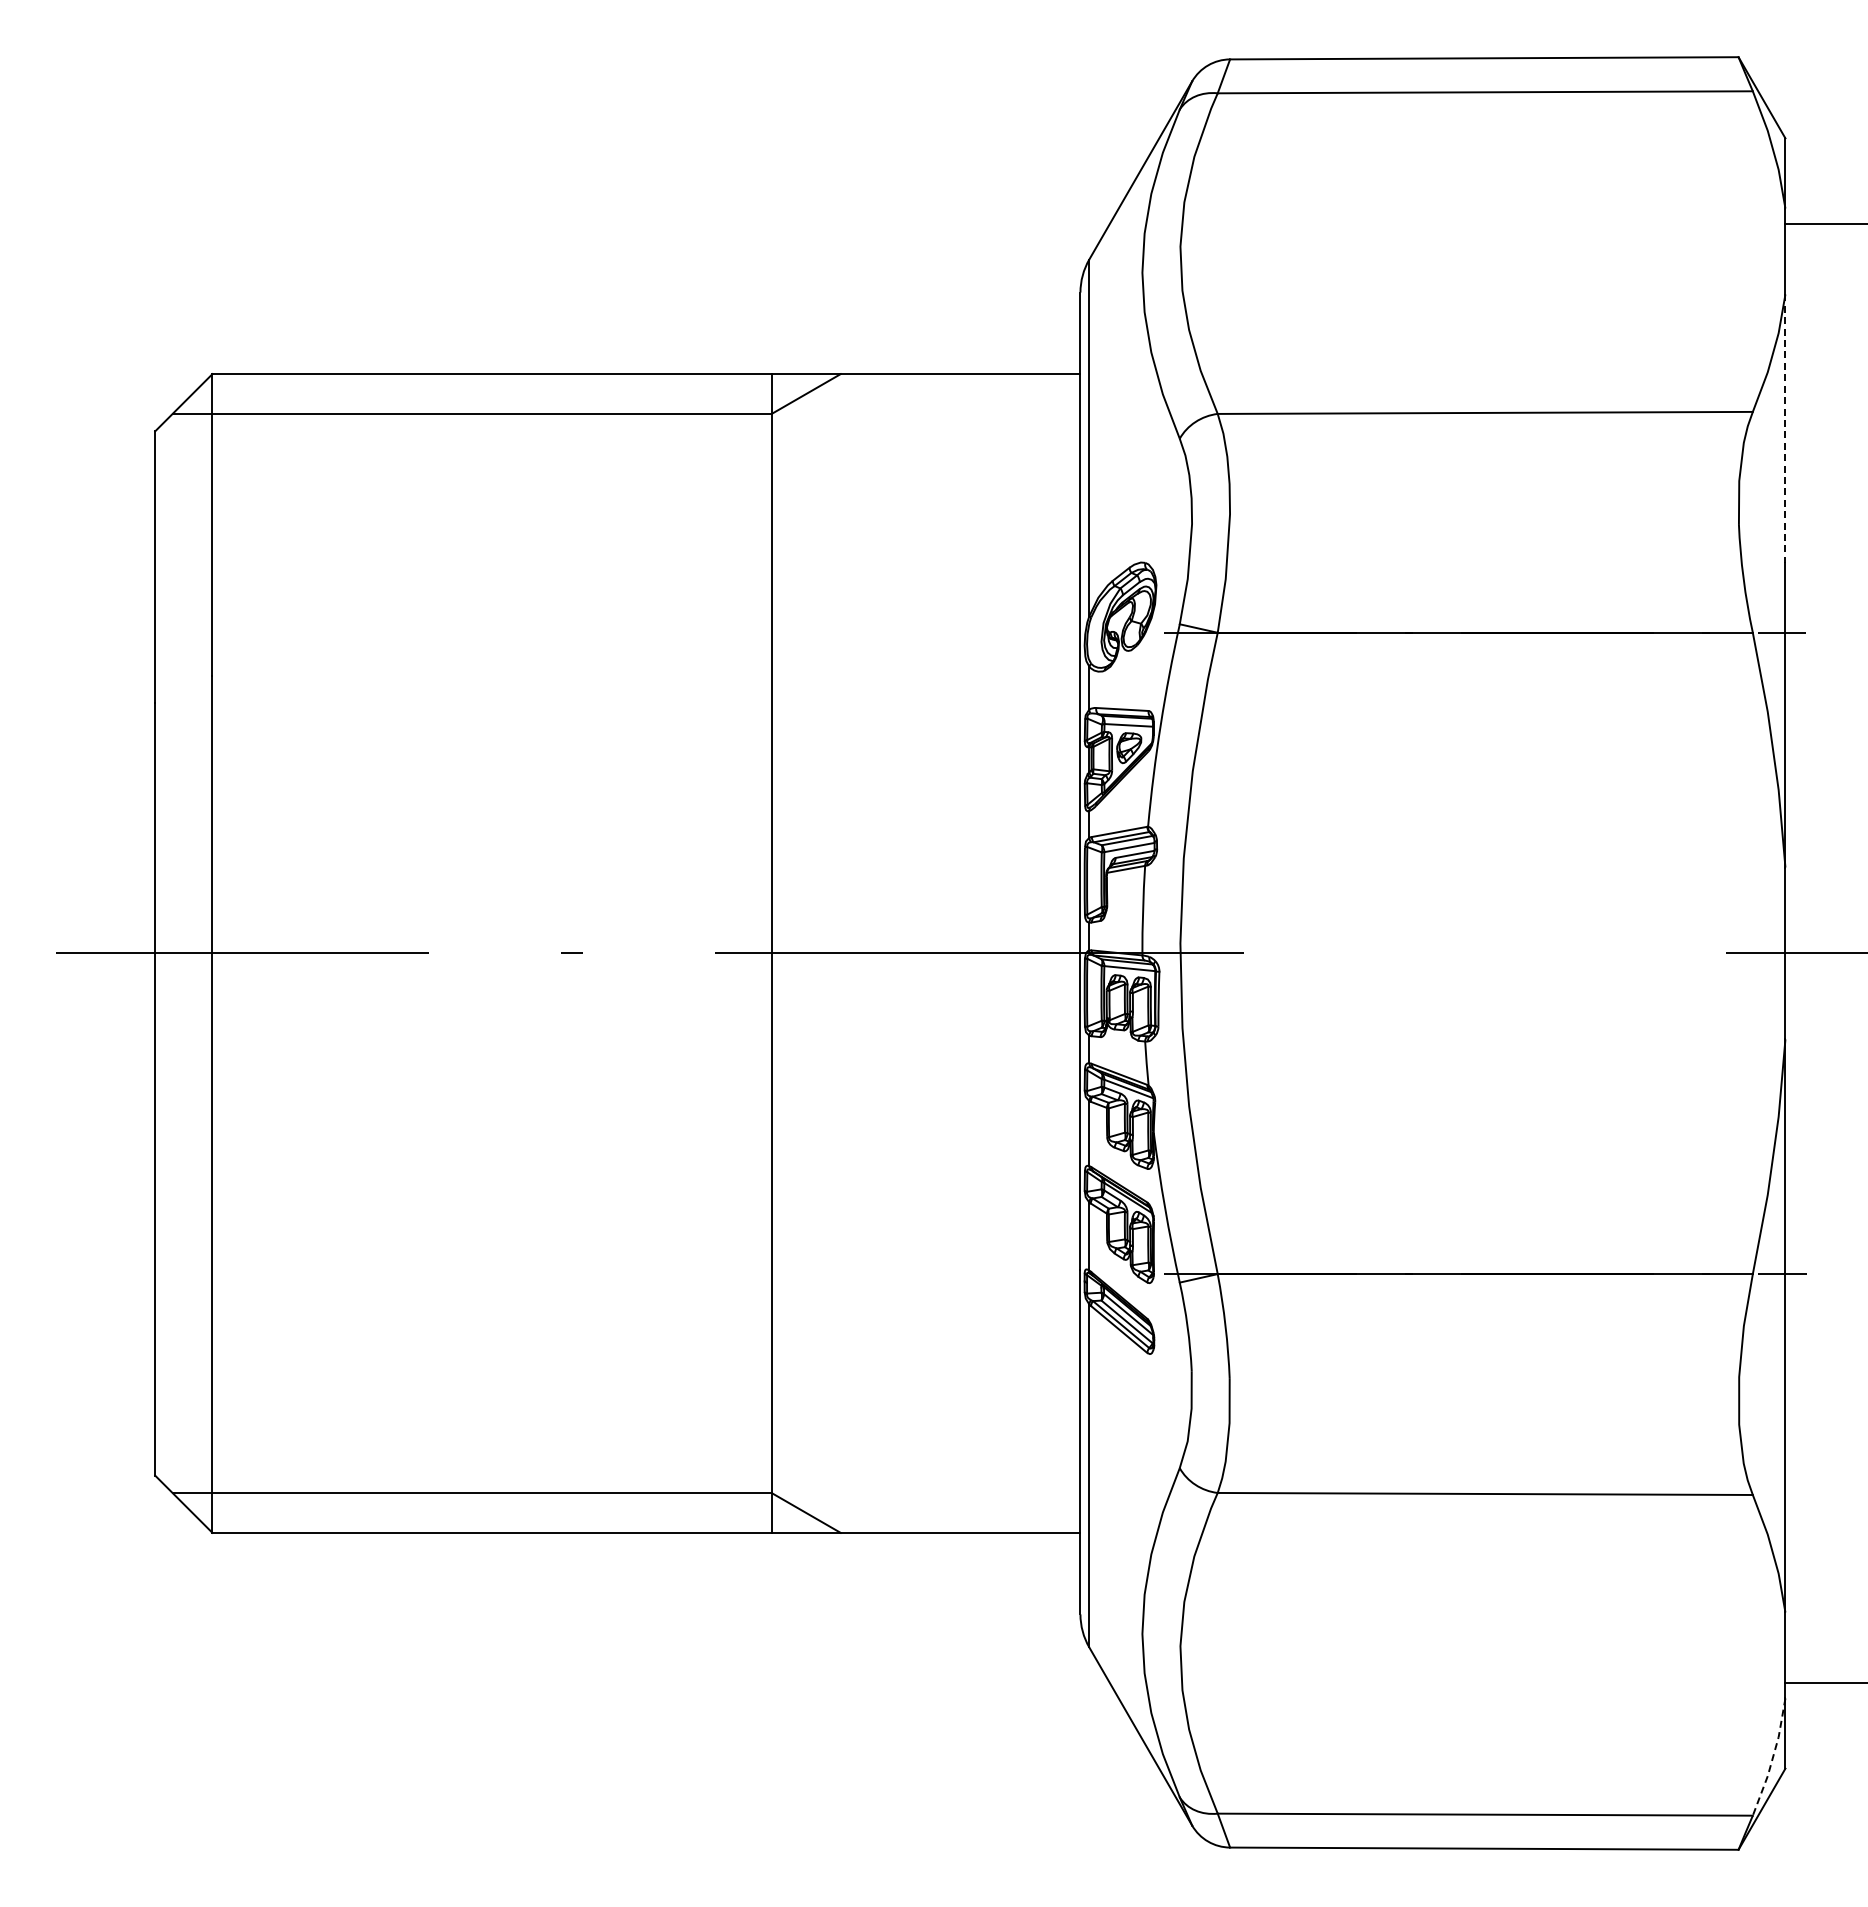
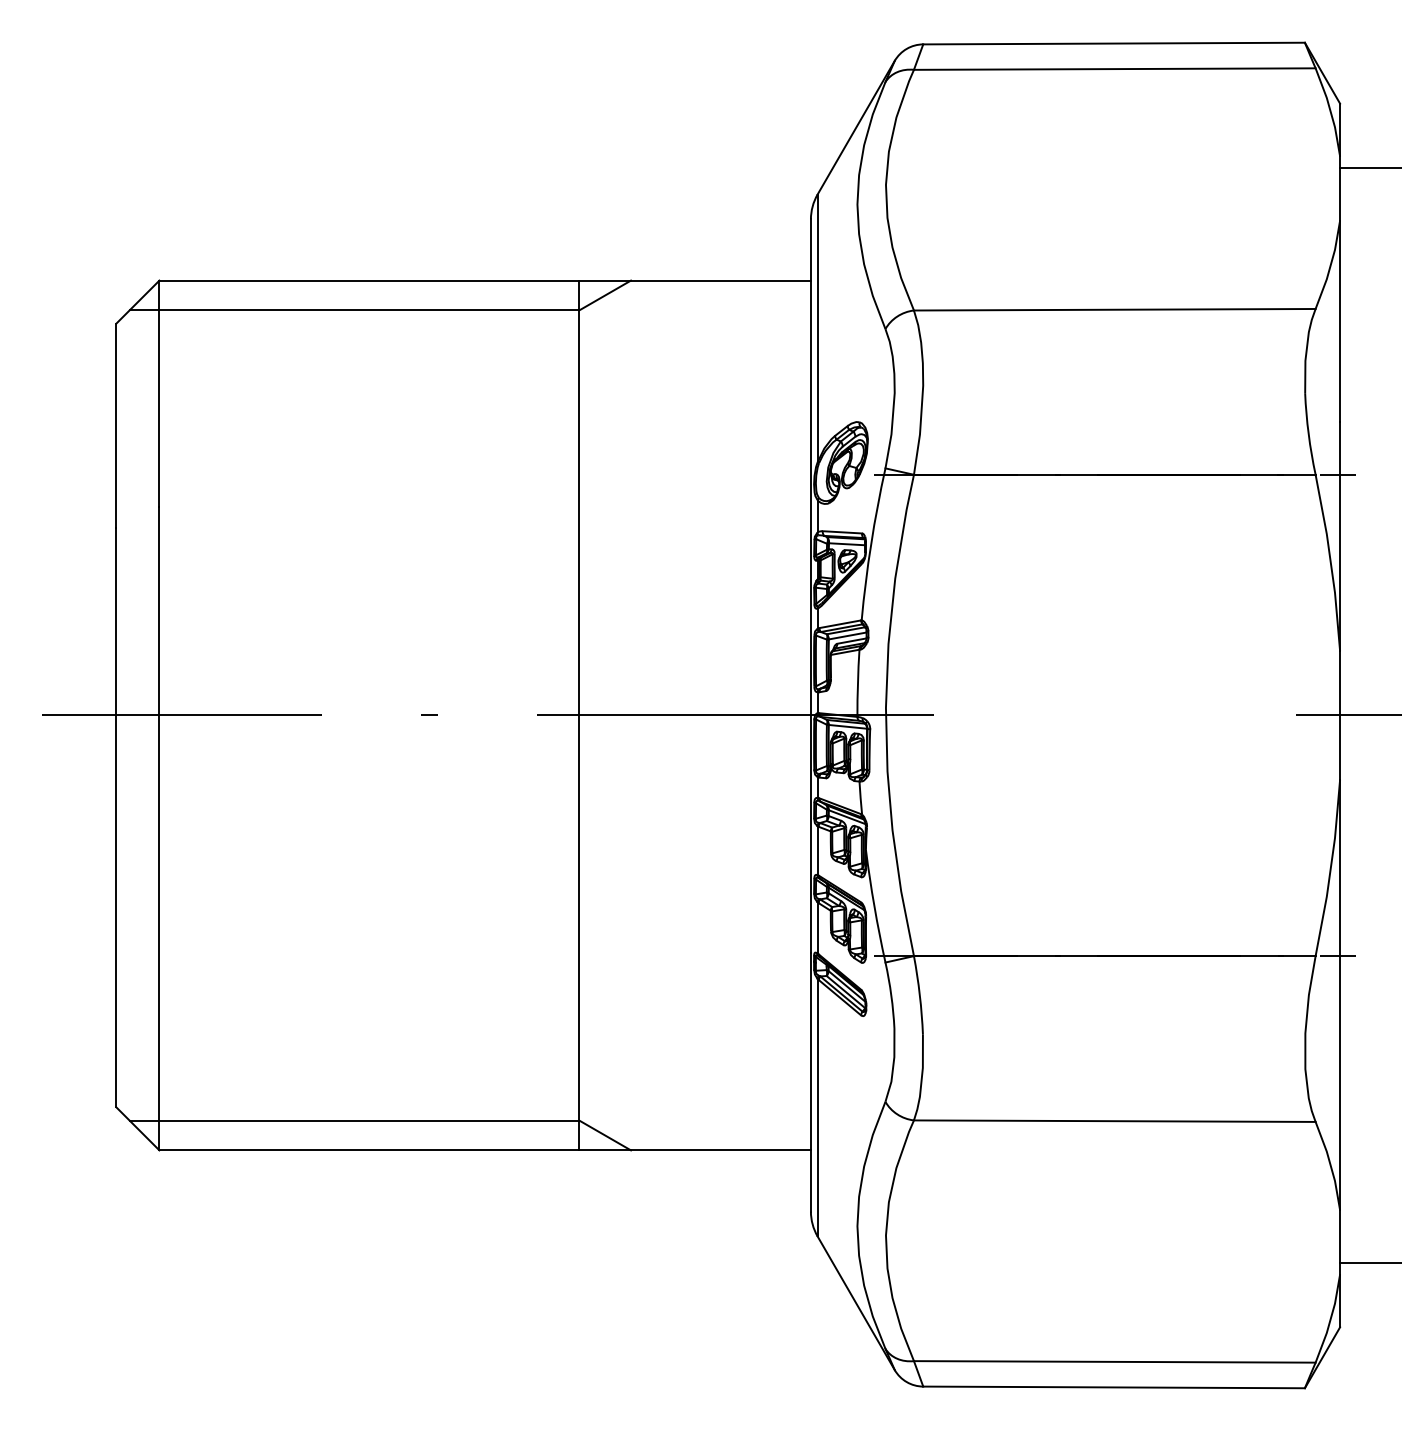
line: (1785, 429) -> (1340, 322), dashed -> solid
line: (1772, 1758) -> (1330, 1319), dashed -> solid

